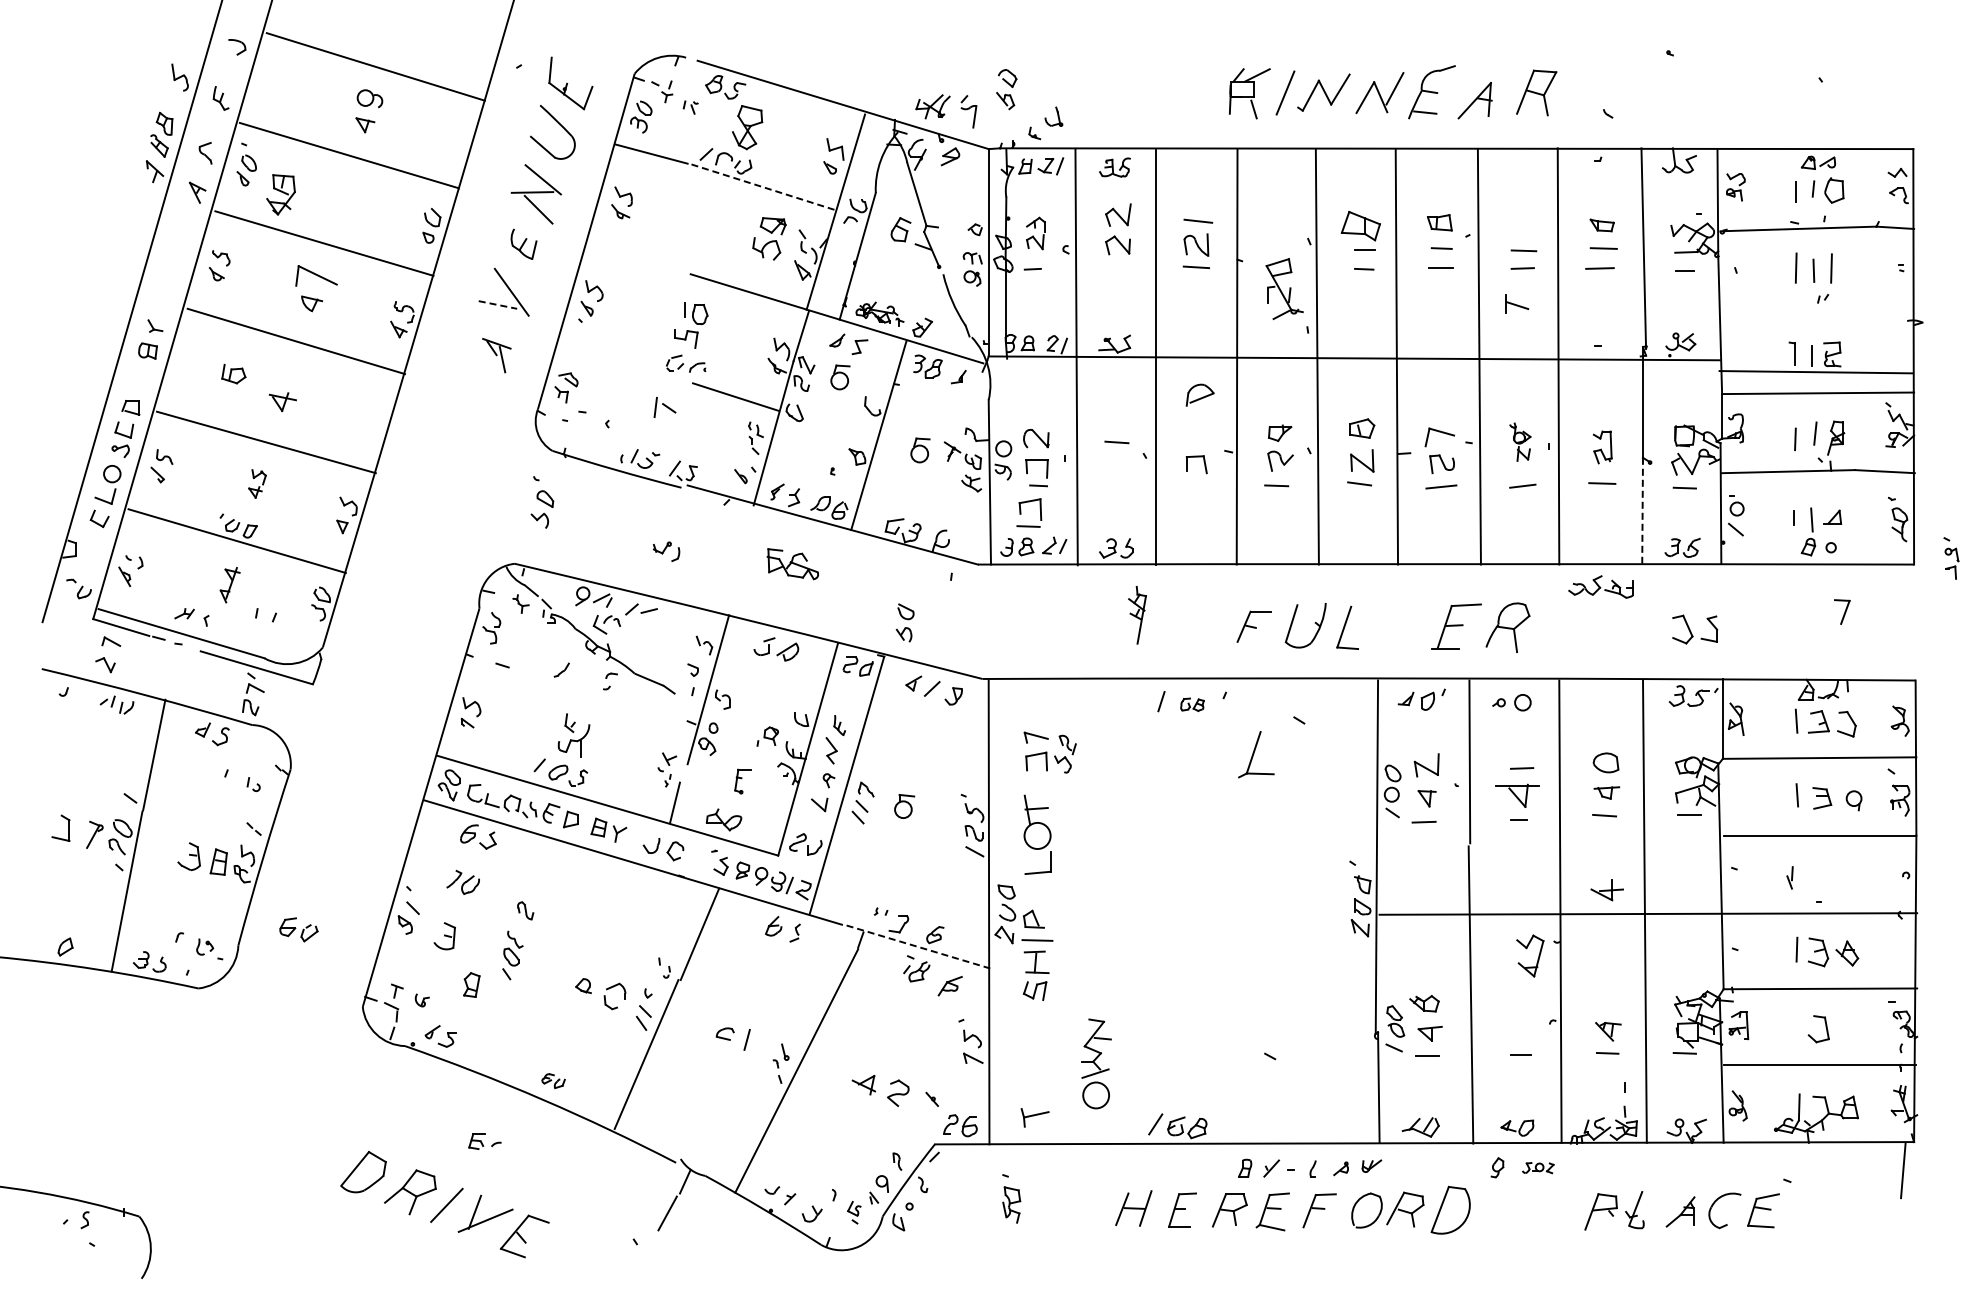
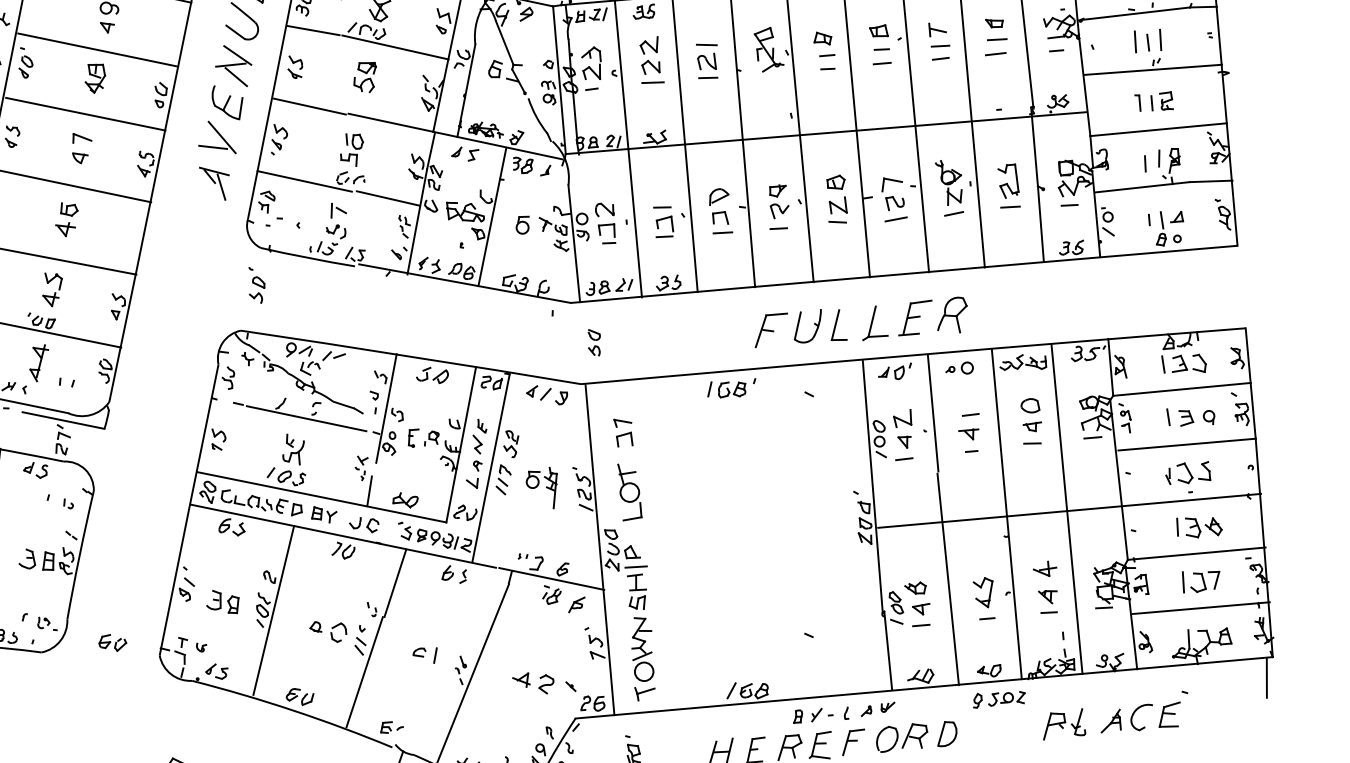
line: (764, 187) -> (395, 47), dashed -> solid
part: (280, 194) -> (94, 78), moved
part: (1360, 226) -> (822, 38), size x0.62
part: (1035, 233) -> (591, 63), size x1.43
part: (769, 238) -> (365, 77), moved
part: (523, 243) -> (227, 102), size x1.67
line: (637, 259) -> (309, 106), added
line: (1118, 266) -> (652, 82), added
part: (315, 275) -> (81, 137), size x0.62
part: (1284, 289) -> (769, 49), moved
part: (1517, 303) -> (938, 28), moved
line: (497, 304) -> (212, 147), dashed -> solid
part: (496, 355) -> (215, 183), size x1.43
line: (621, 363) -> (304, 181), added
line: (1816, 372) -> (1153, 70), moved
part: (233, 374) -> (68, 209), moved
part: (840, 377) -> (461, 178), removed
part: (1199, 394) -> (718, 196), moved
part: (1520, 442) -> (949, 182), size x1.67
part: (1602, 447) -> (1008, 181), size x1.43
part: (257, 483) -> (52, 289), size x1.67
line: (1198, 484) -> (723, 232), added
line: (1642, 510) -> (1040, 223), dashed -> solid
part: (1021, 512) -> (658, 227), moved
part: (666, 551) -> (336, 231), moved
part: (1951, 558) -> (1125, 418), moved
part: (792, 564) -> (465, 212), moved
part: (229, 584) -> (38, 362), size x1.43
part: (1600, 586) -> (1022, 362), moved
part: (1842, 611) -> (1214, 579), moved
part: (1137, 615) -> (551, 488), moved
part: (904, 622) -> (593, 342), moved
part: (1253, 626) -> (770, 330), size x1.43
part: (1695, 629) -> (1194, 472), moved
line: (595, 693) -> (306, 418), added
part: (1192, 704) -> (732, 389), size x1.67
part: (1065, 753) -> (511, 443), moved
part: (1256, 754) -> (874, 322), moved
part: (742, 781) -> (413, 438), moved
part: (1517, 795) -> (969, 434), size x0.62
part: (462, 882) -> (342, 550), moved
part: (1606, 890) -> (1044, 569), moved
part: (298, 929) -> (112, 642), moved
line: (918, 947) -> (551, 579), dashed -> solid
part: (1526, 949) -> (980, 588), moved
line: (526, 957) -> (273, 610), added
part: (471, 984) -> (233, 604), moved
line: (1798, 1027) -> (1183, 582), added
part: (1096, 1063) -> (642, 649), moved
part: (553, 1080) -> (300, 696), size x1.67
part: (484, 1141) -> (391, 727), moved
part: (1537, 1167) -> (1006, 698), size x1.67
part: (1450, 1209) -> (946, 733), size x0.71

